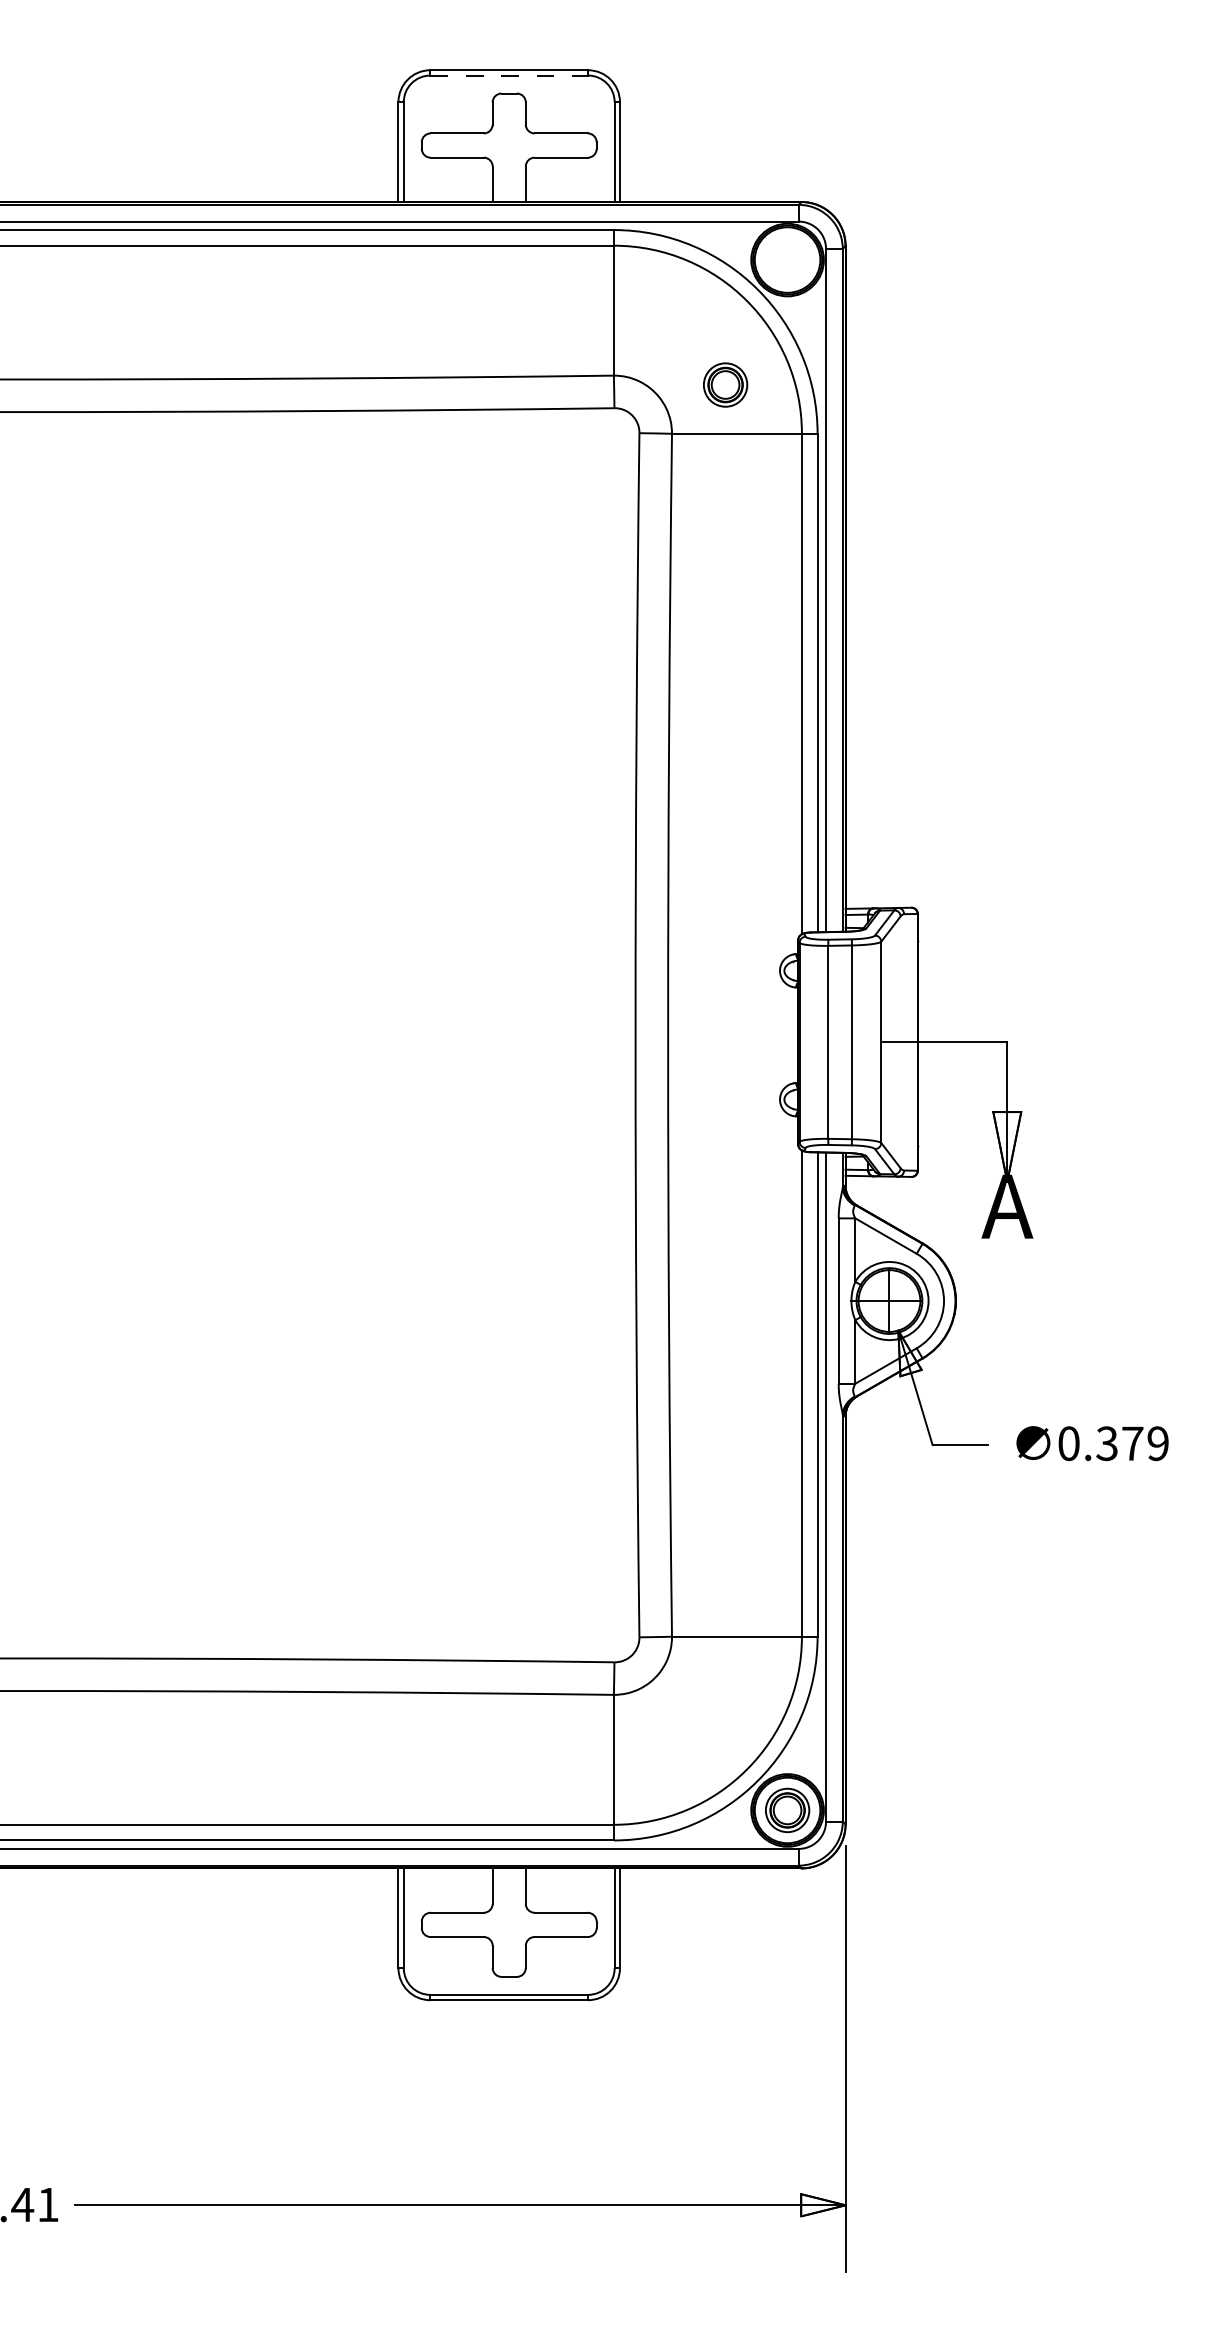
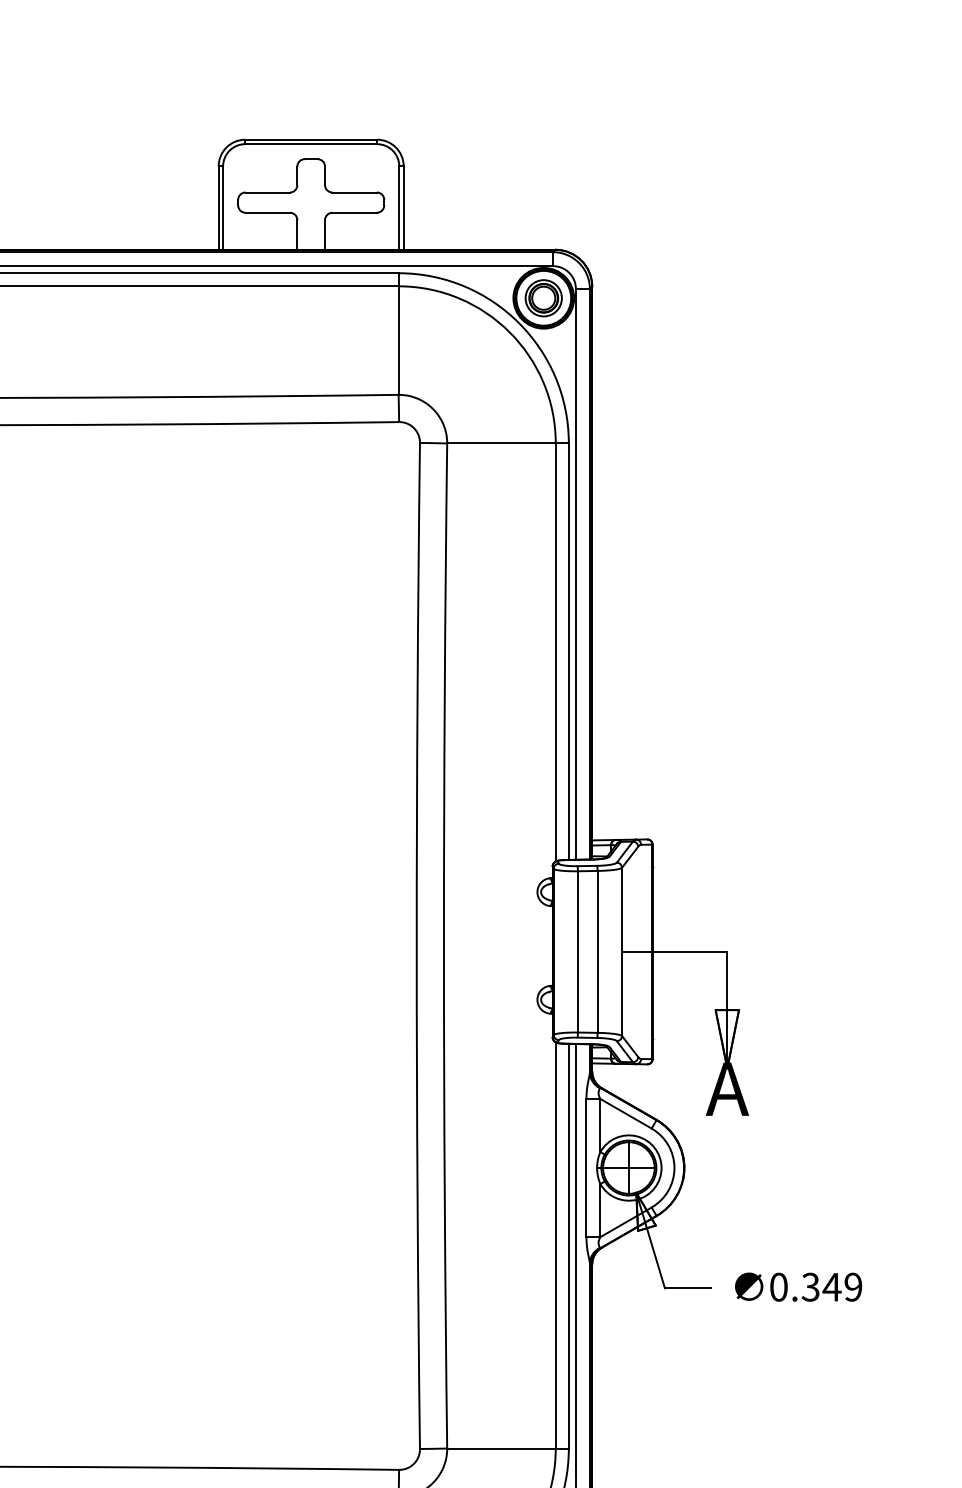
line: (509, 75) -> (311, 144), dashed -> solid
part: (725, 384) -> (543, 297), moved
text: (1132, 1443) -> (831, 1287), 0.379 -> 0.349

